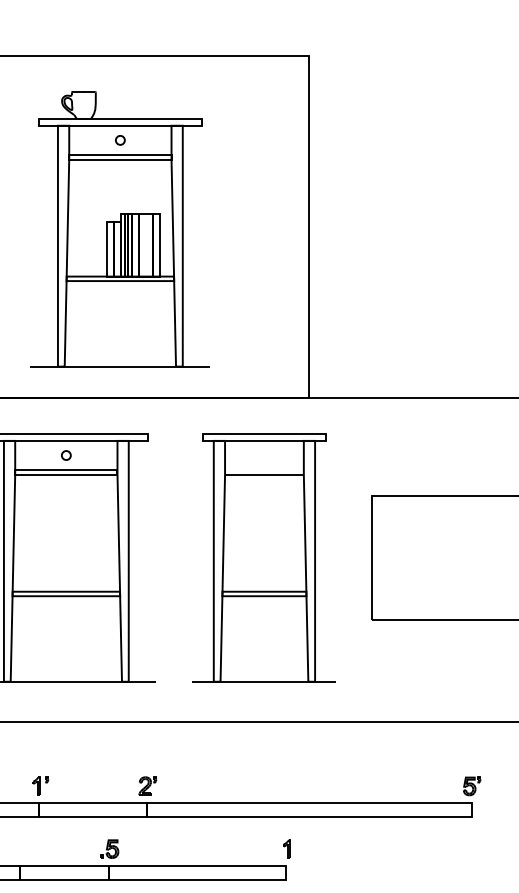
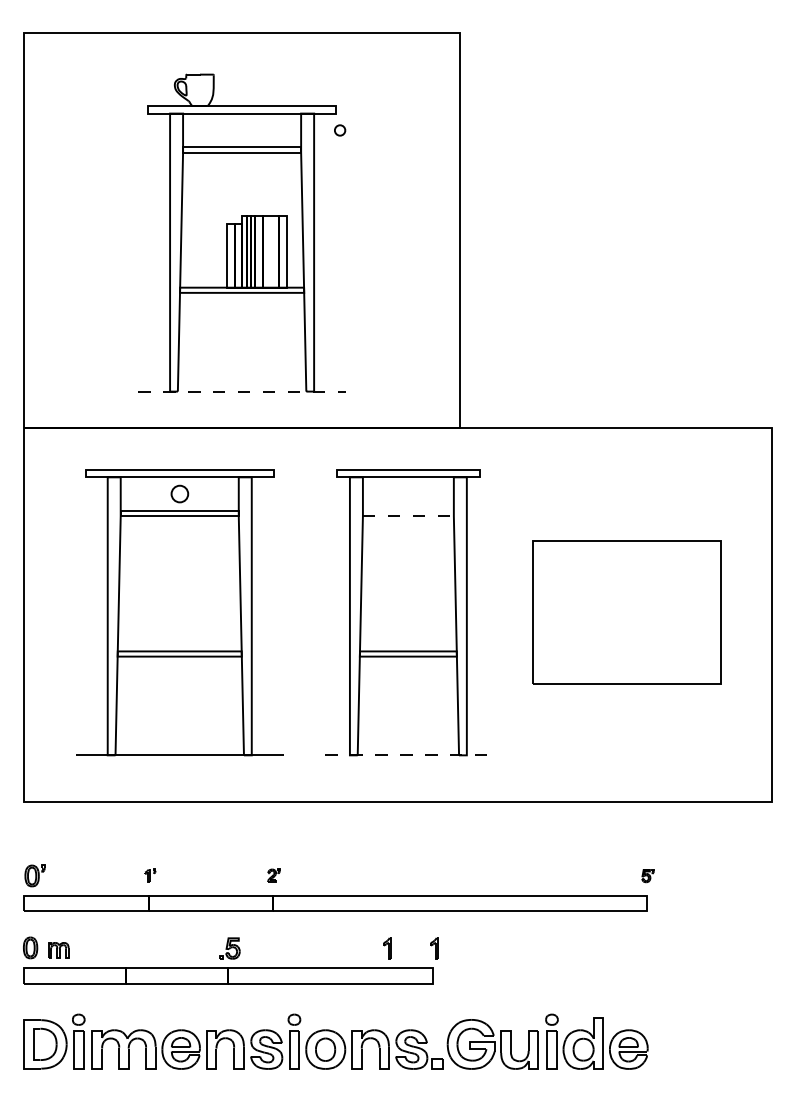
circle: (120, 140) -> (340, 130), moved
line: (120, 366) -> (242, 391), solid -> dashed
circle: (66, 455) -> (179, 494), size x1.6
line: (264, 474) -> (408, 516), solid -> dashed
line: (264, 681) -> (408, 755), solid -> dashed
part: (41, 785) -> (150, 875), size x0.6
part: (147, 785) -> (273, 875), size x0.6
part: (471, 785) -> (647, 875), size x0.6
part: (246, 849) -> (387, 948), added

